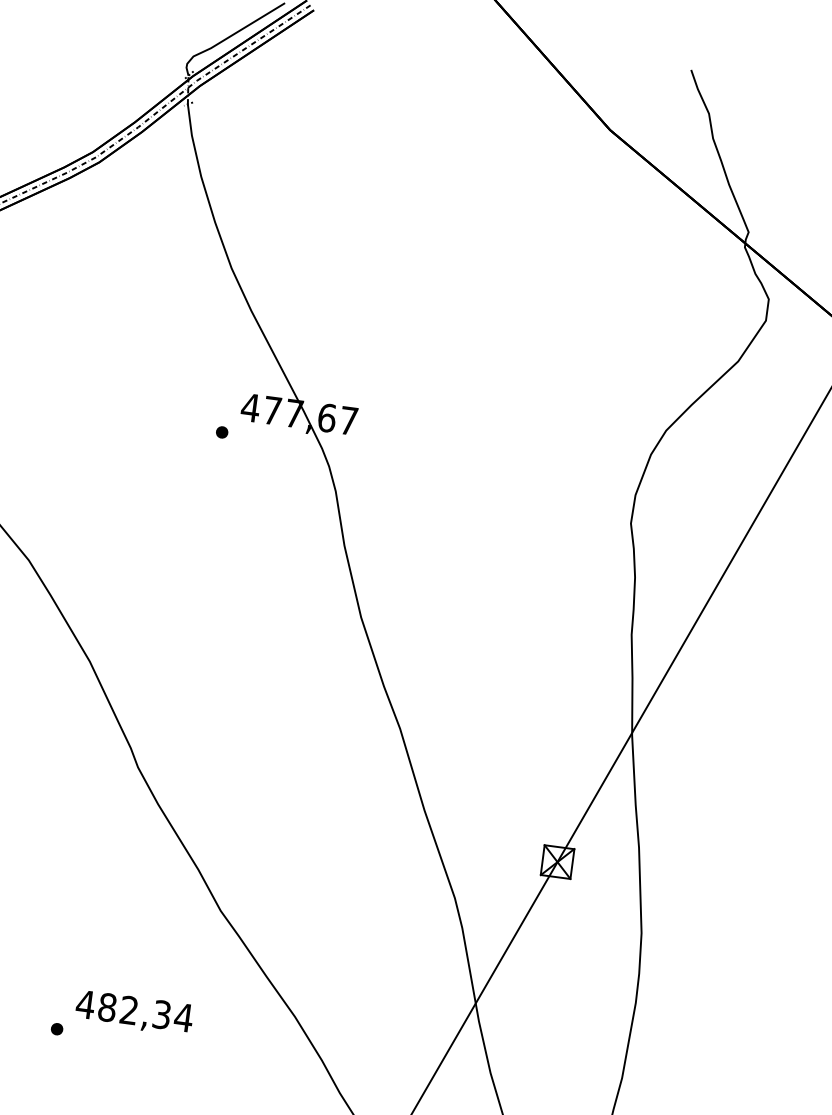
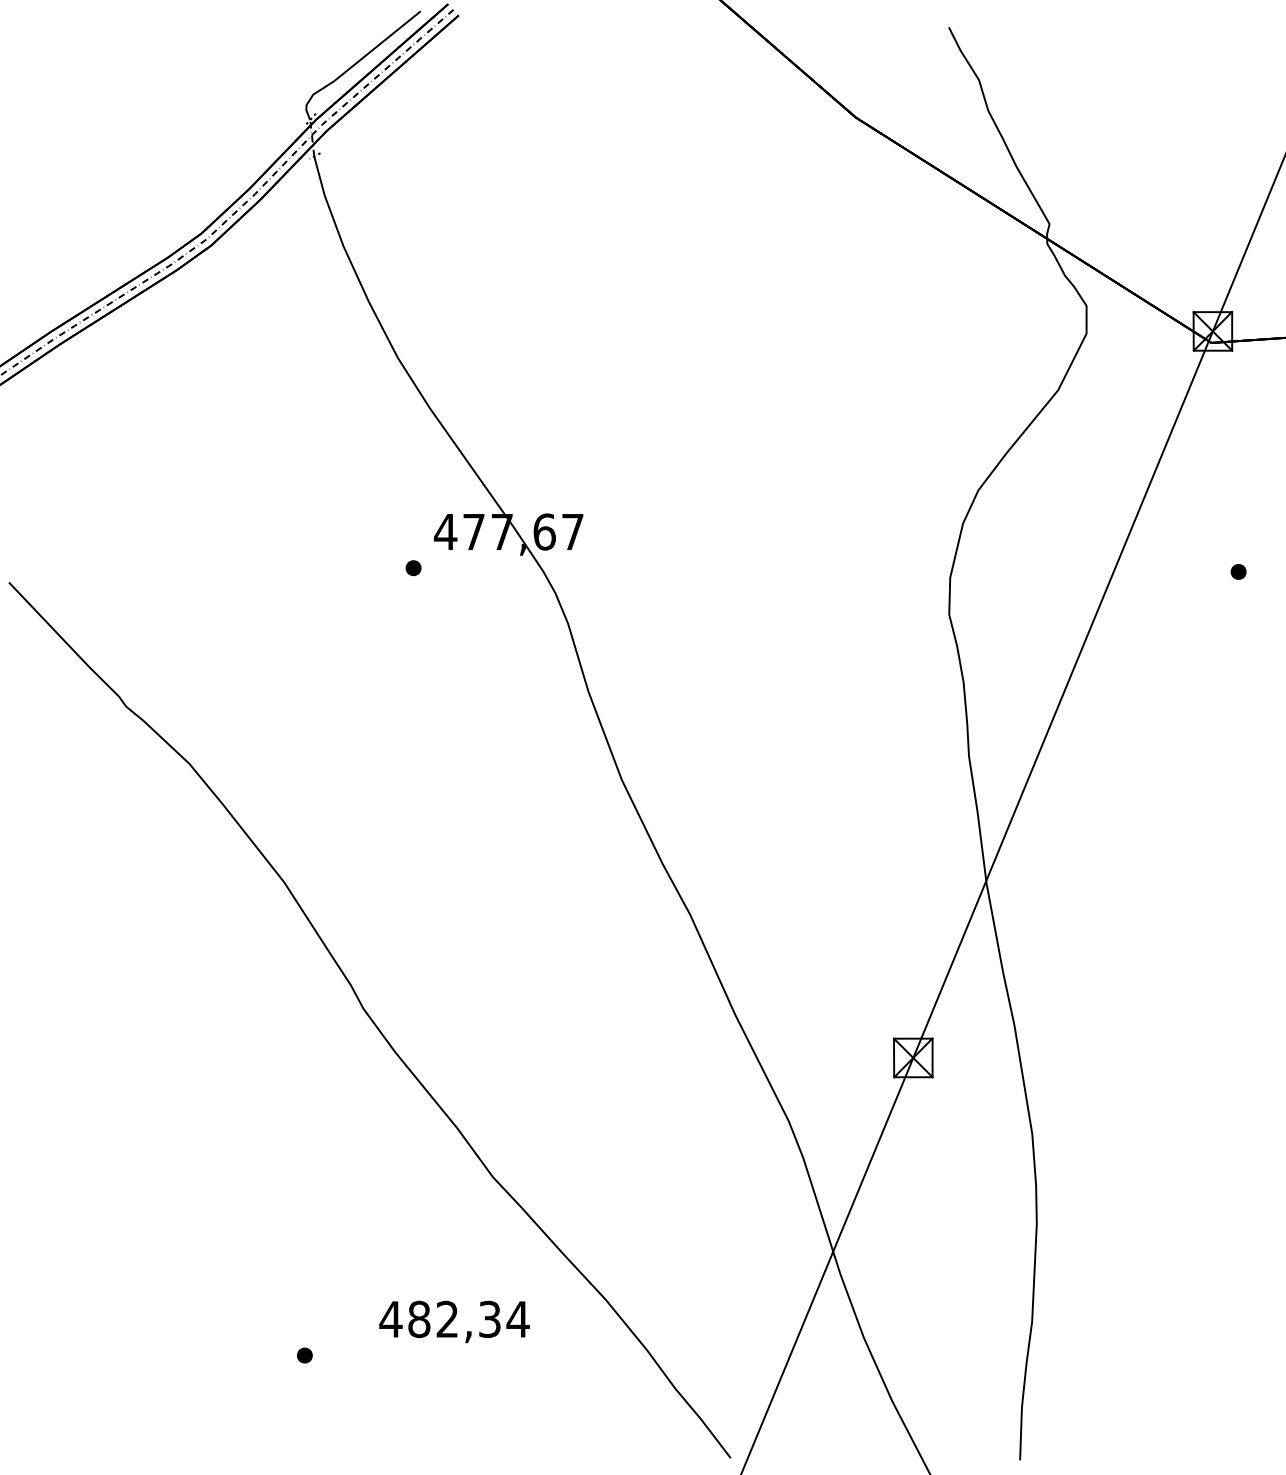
text: (134, 1012) -> (454, 1321), moved

